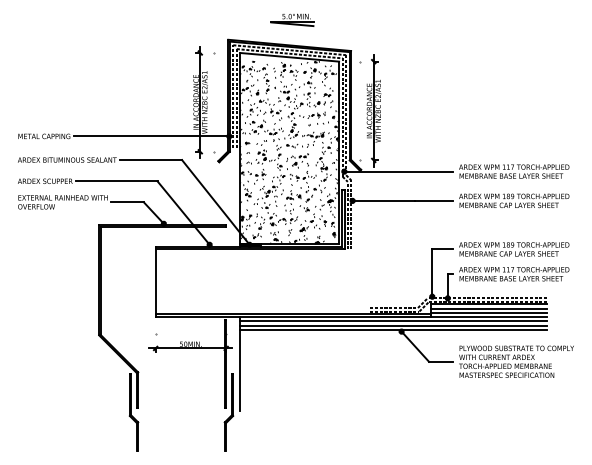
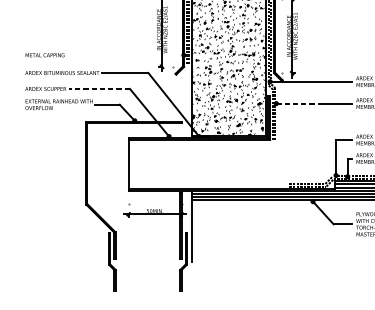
line: (151, 136) -> (125, 55), removed
line: (116, 181) -> (99, 89), solid -> dashed
line: (384, 200) -> (300, 103), solid -> dashed

